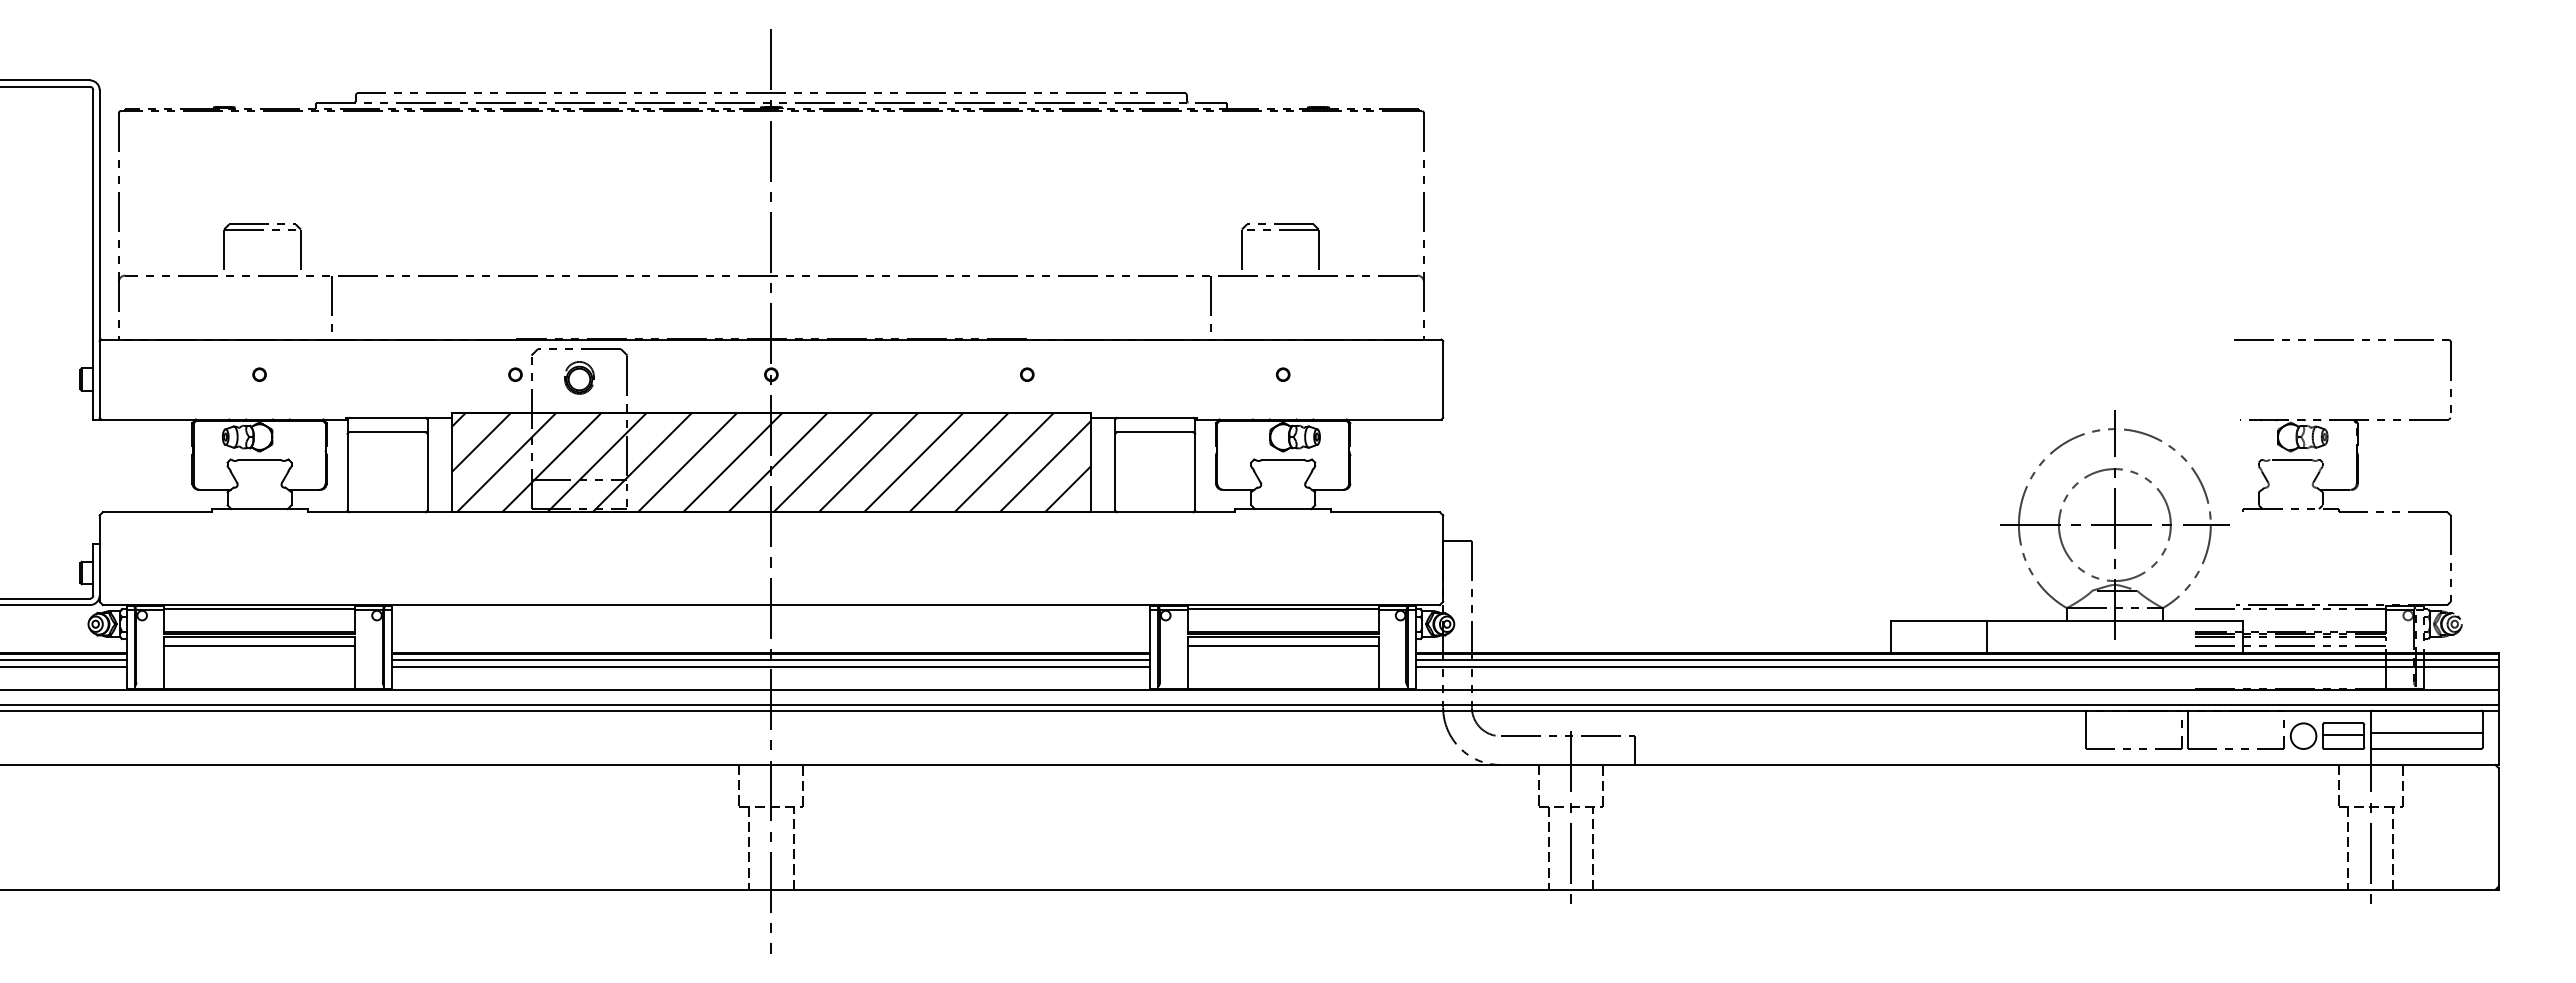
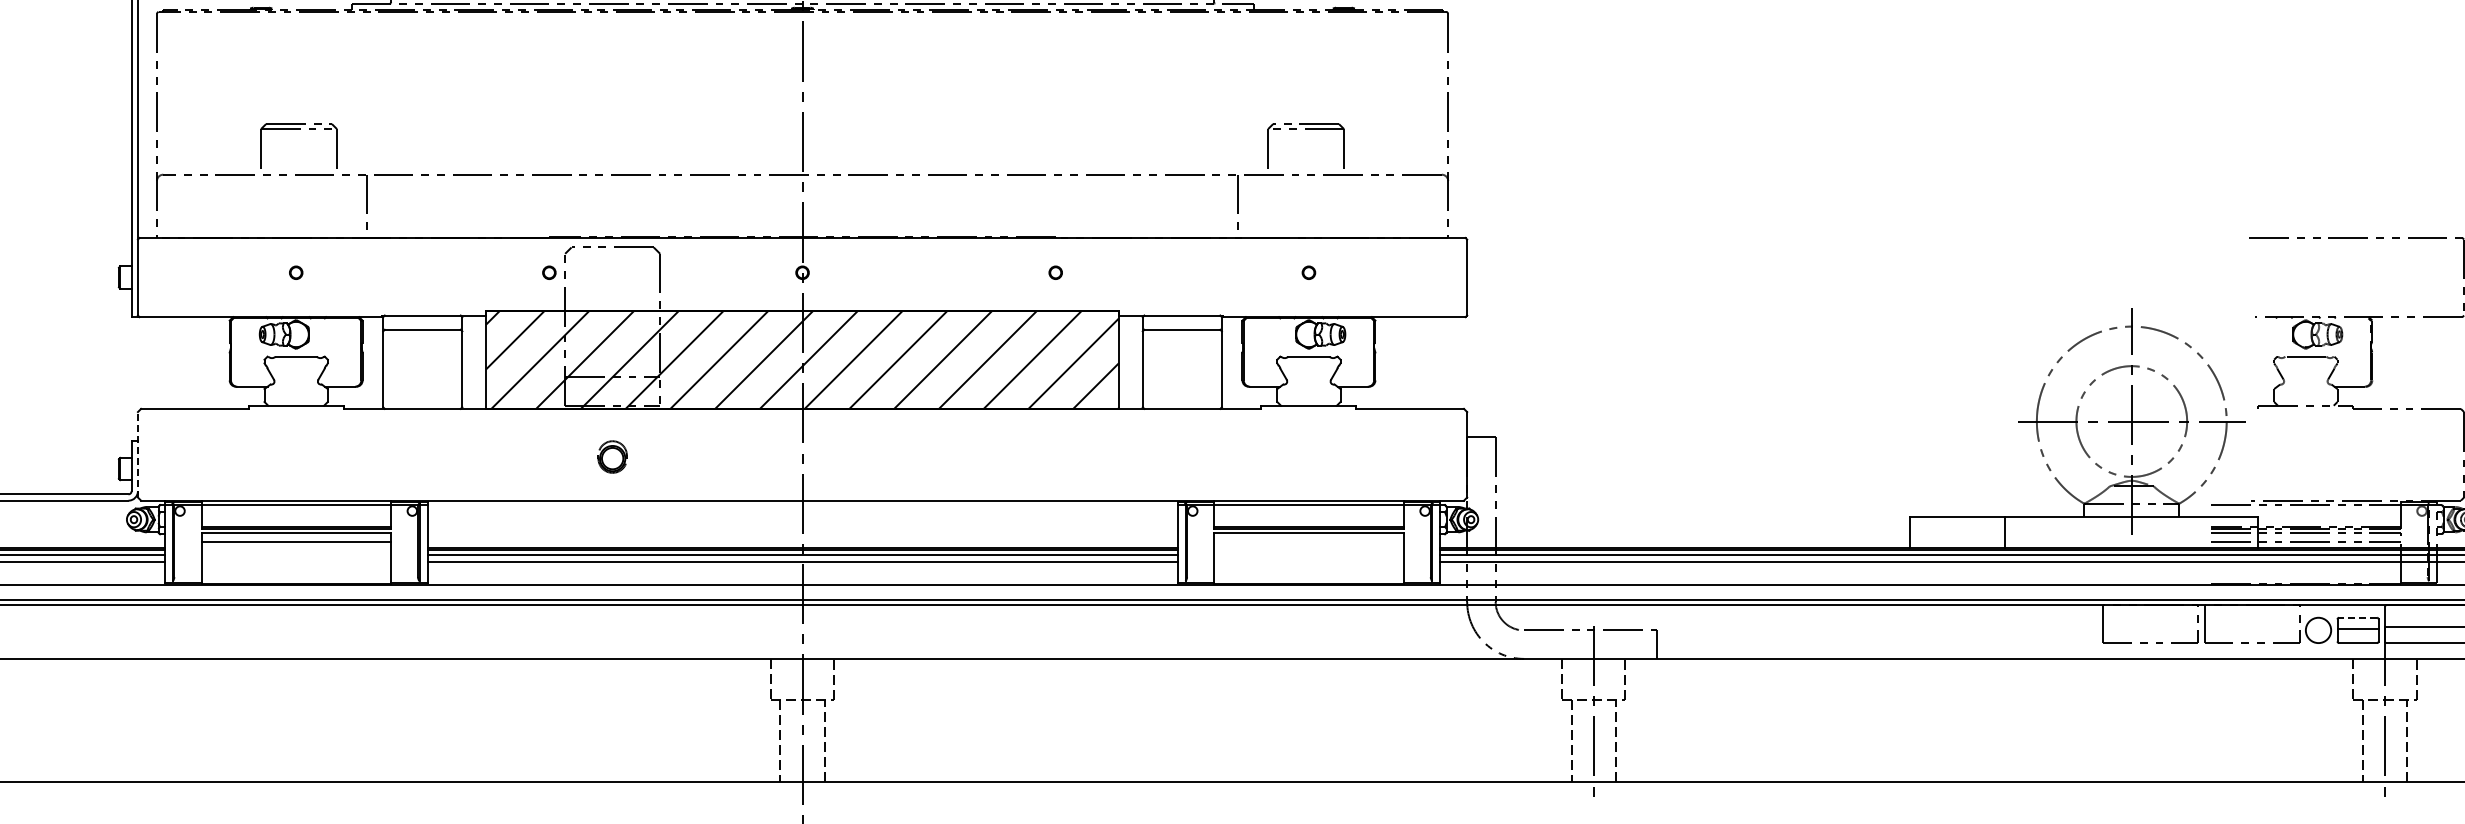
part: (579, 377) -> (612, 456), moved
line: (99, 558) -> (137, 454), solid -> dashed
line: (1282, 646) -> (1308, 541), removed
line: (2343, 723) -> (2358, 617), solid -> dashed

